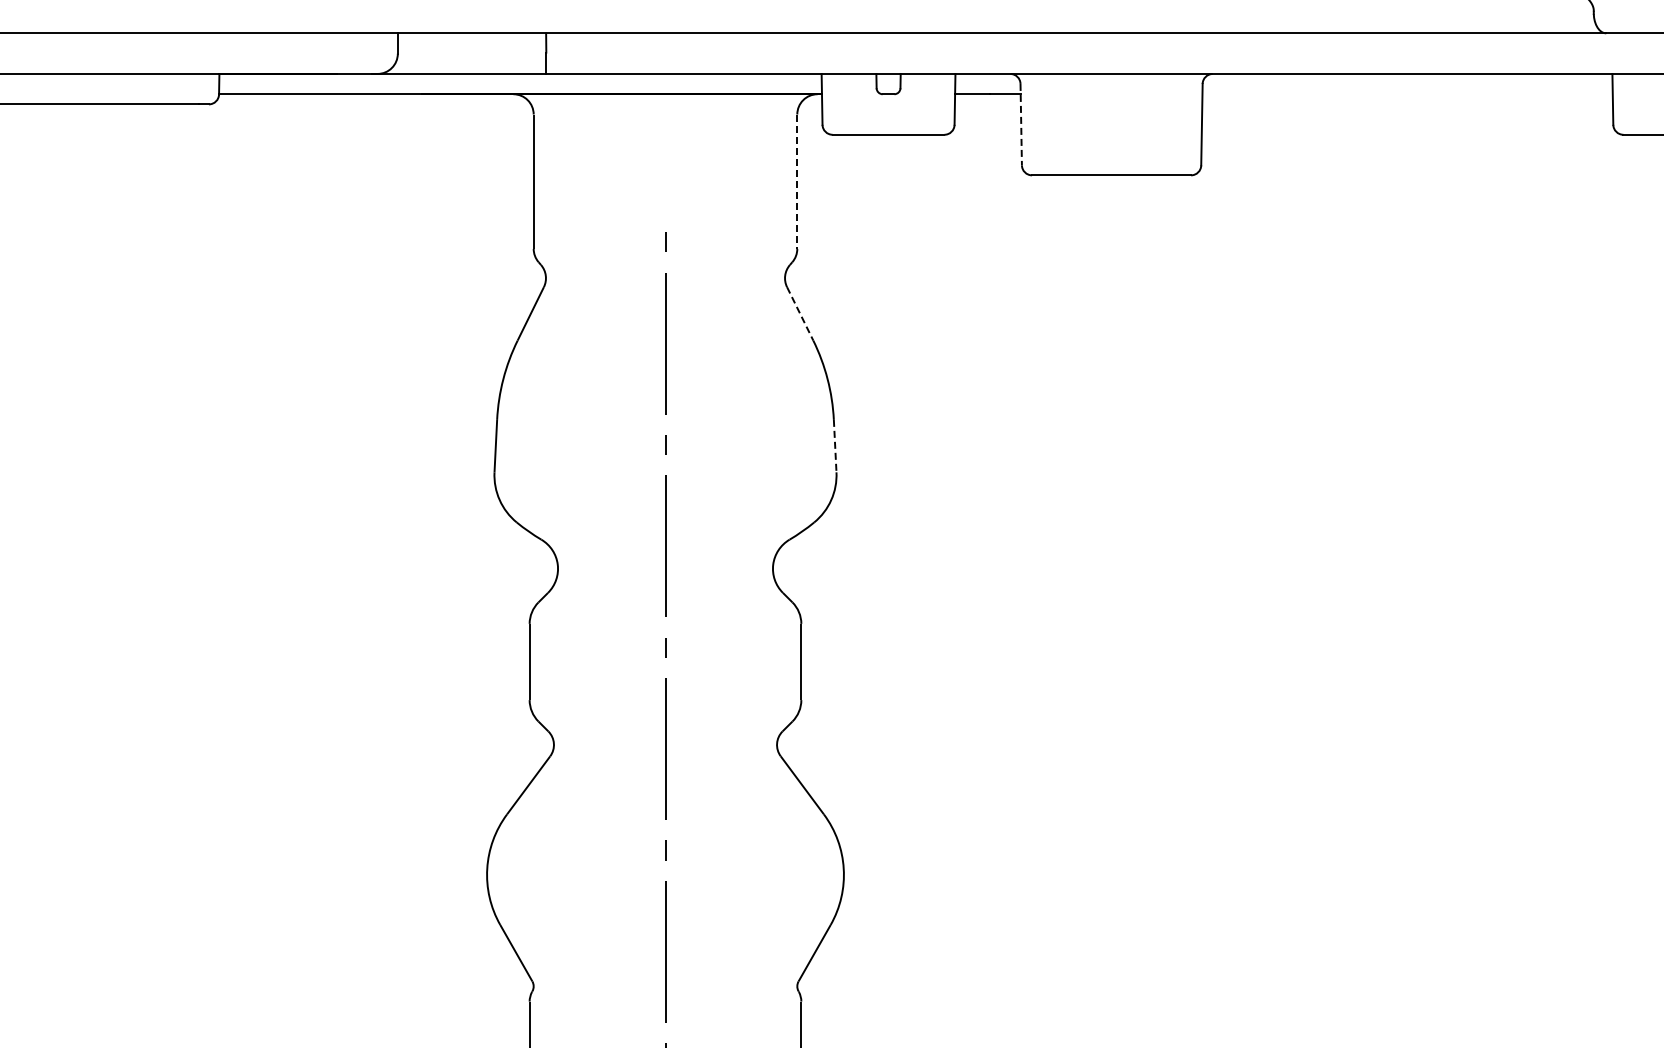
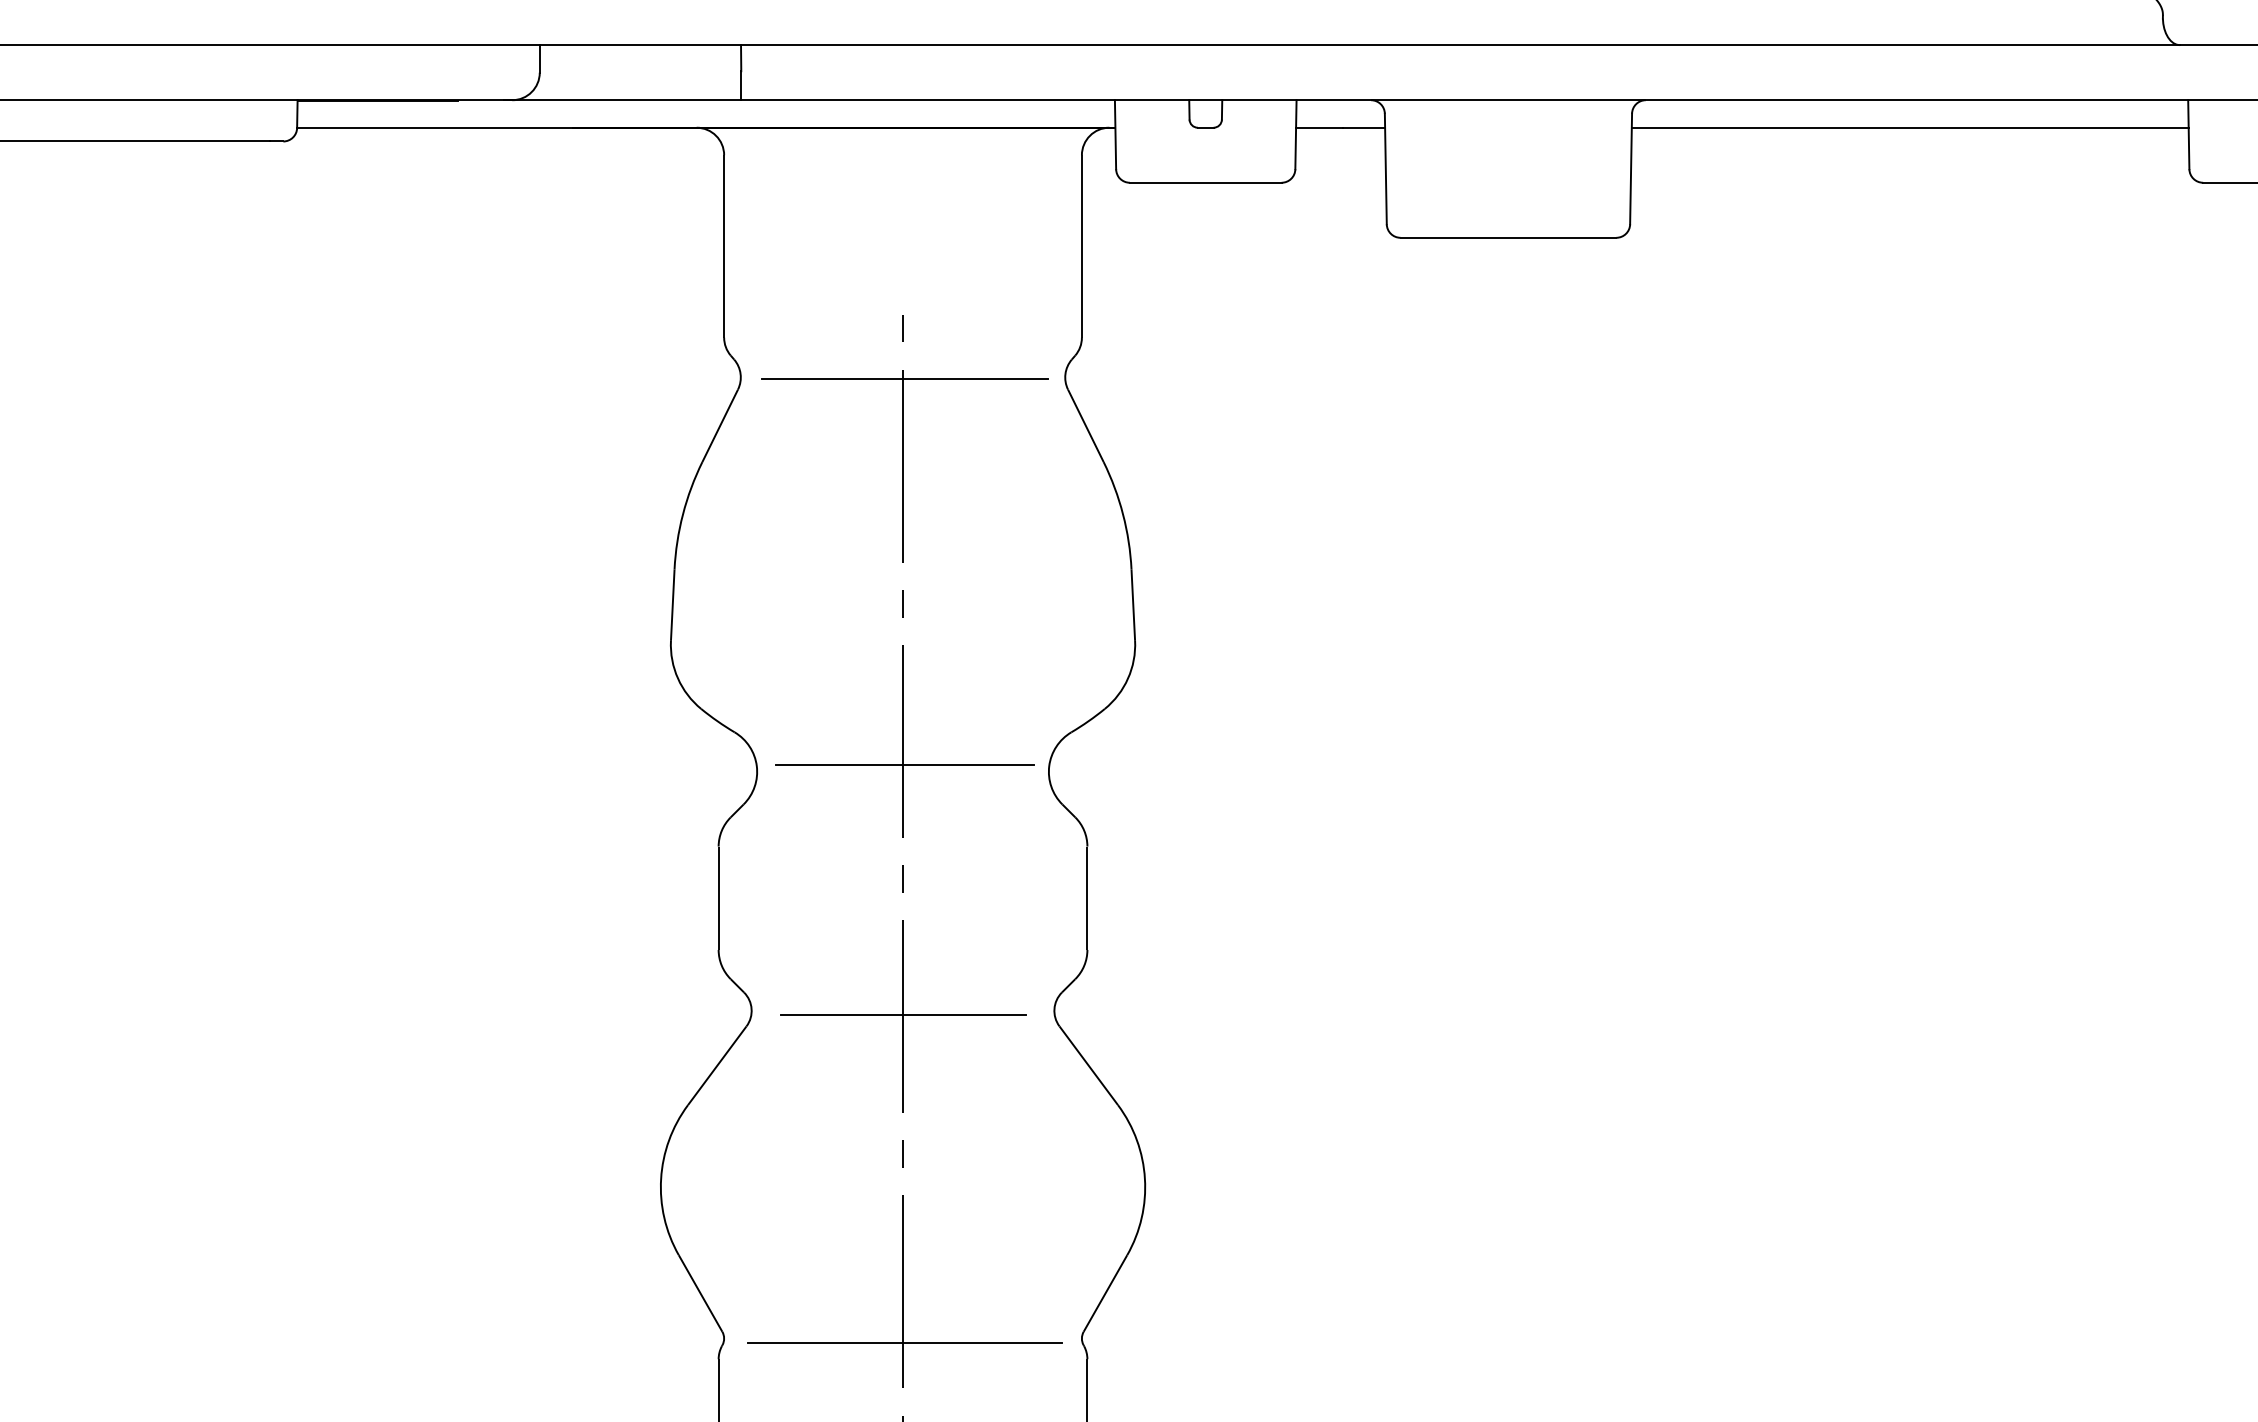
line: (1407, 94) -> (1910, 128), added
line: (1021, 124) -> (1386, 168), dashed -> solid
line: (797, 182) -> (1082, 247), dashed -> solid
line: (666, 279) -> (904, 379), added
line: (800, 313) -> (1086, 425), dashed -> solid
line: (835, 446) -> (1133, 605), dashed -> solid
line: (666, 563) -> (904, 764), added
line: (665, 748) -> (903, 1015), added
line: (666, 989) -> (904, 1342), added

